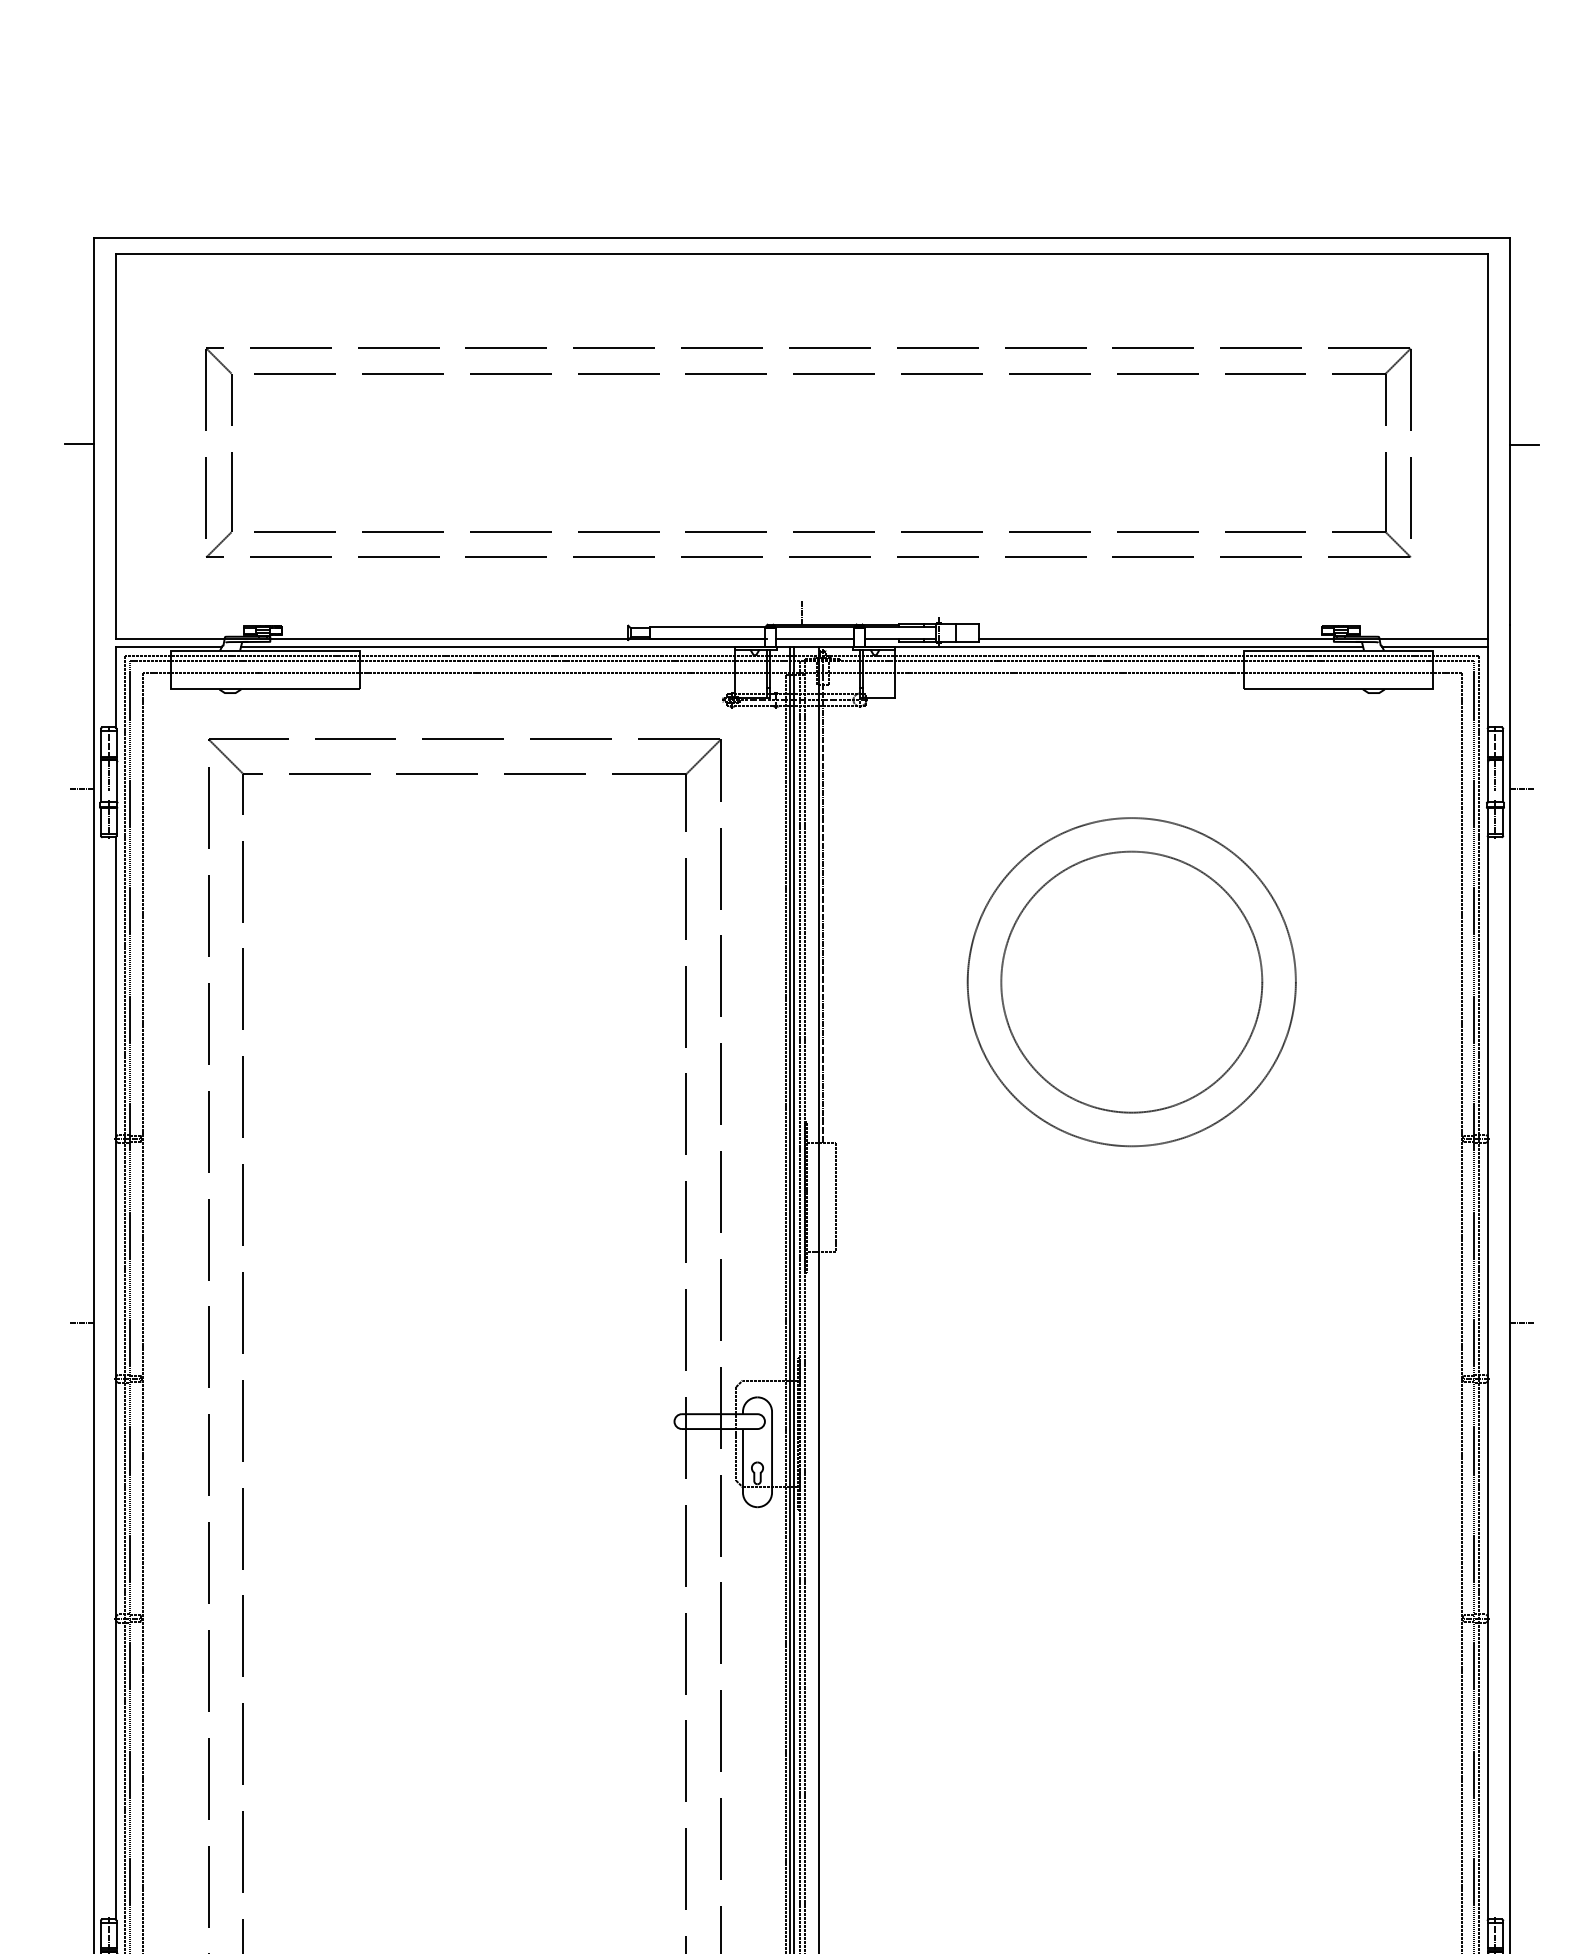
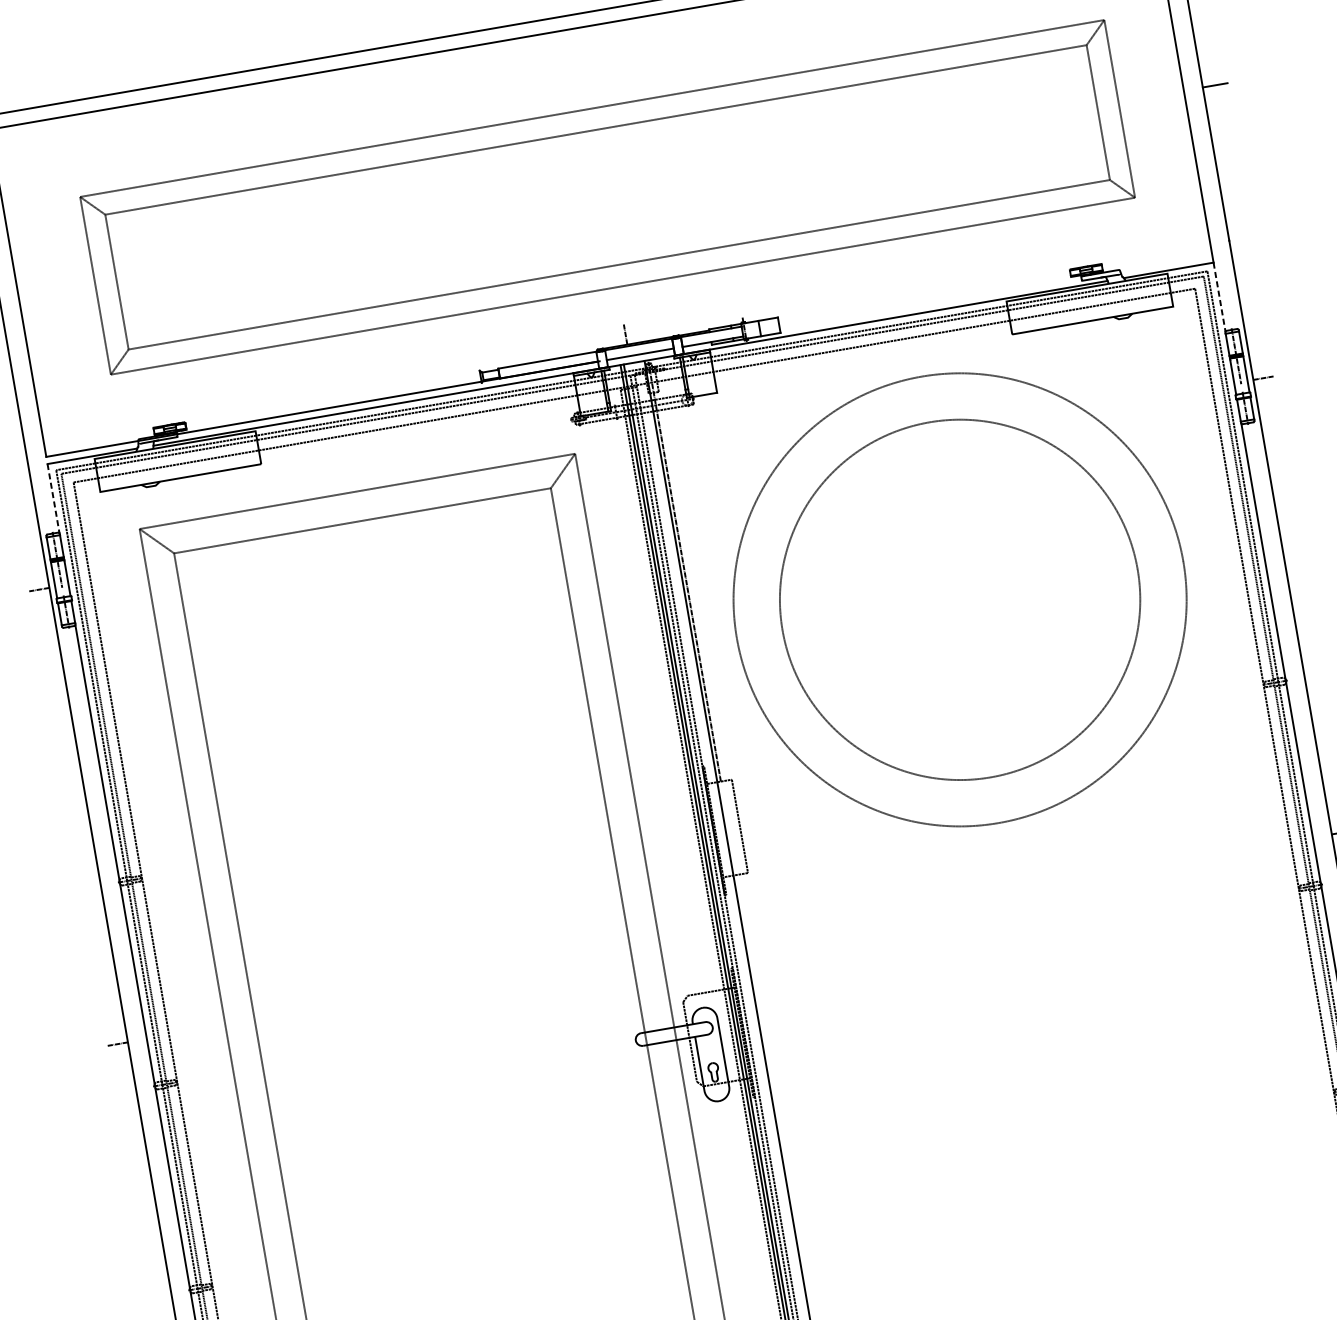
line: (1233, 639) -> (996, 293), removed
line: (116, 687) -> (53, 498), solid -> dashed
line: (1487, 687) -> (1219, 297), solid -> dashed
circle: (1131, 981) -> (959, 599), size x1.6
circle: (1131, 982) -> (959, 600), size x1.6

